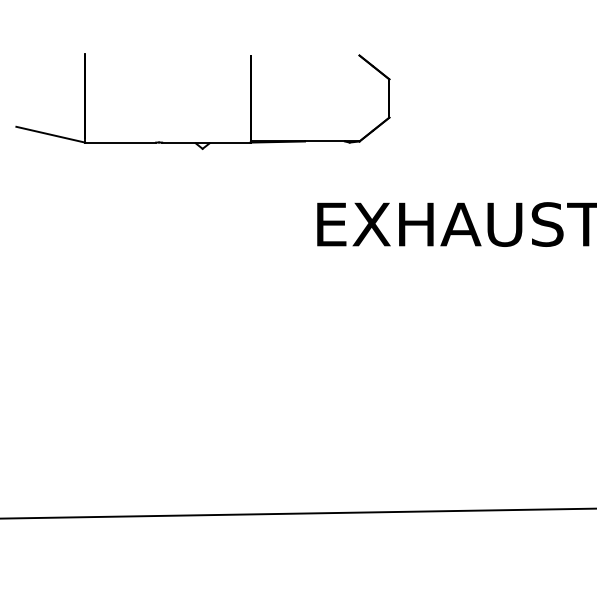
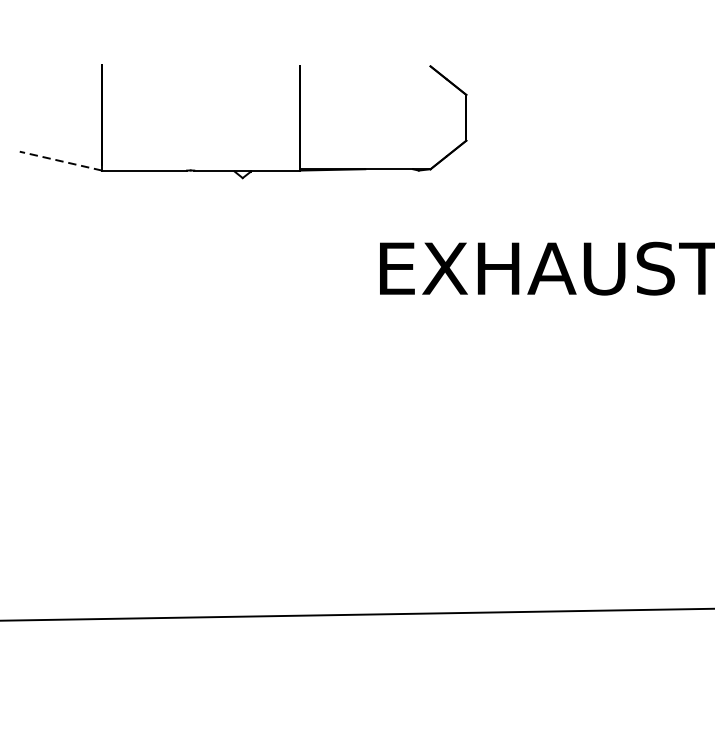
line: (50, 134) -> (60, 160), solid -> dashed

